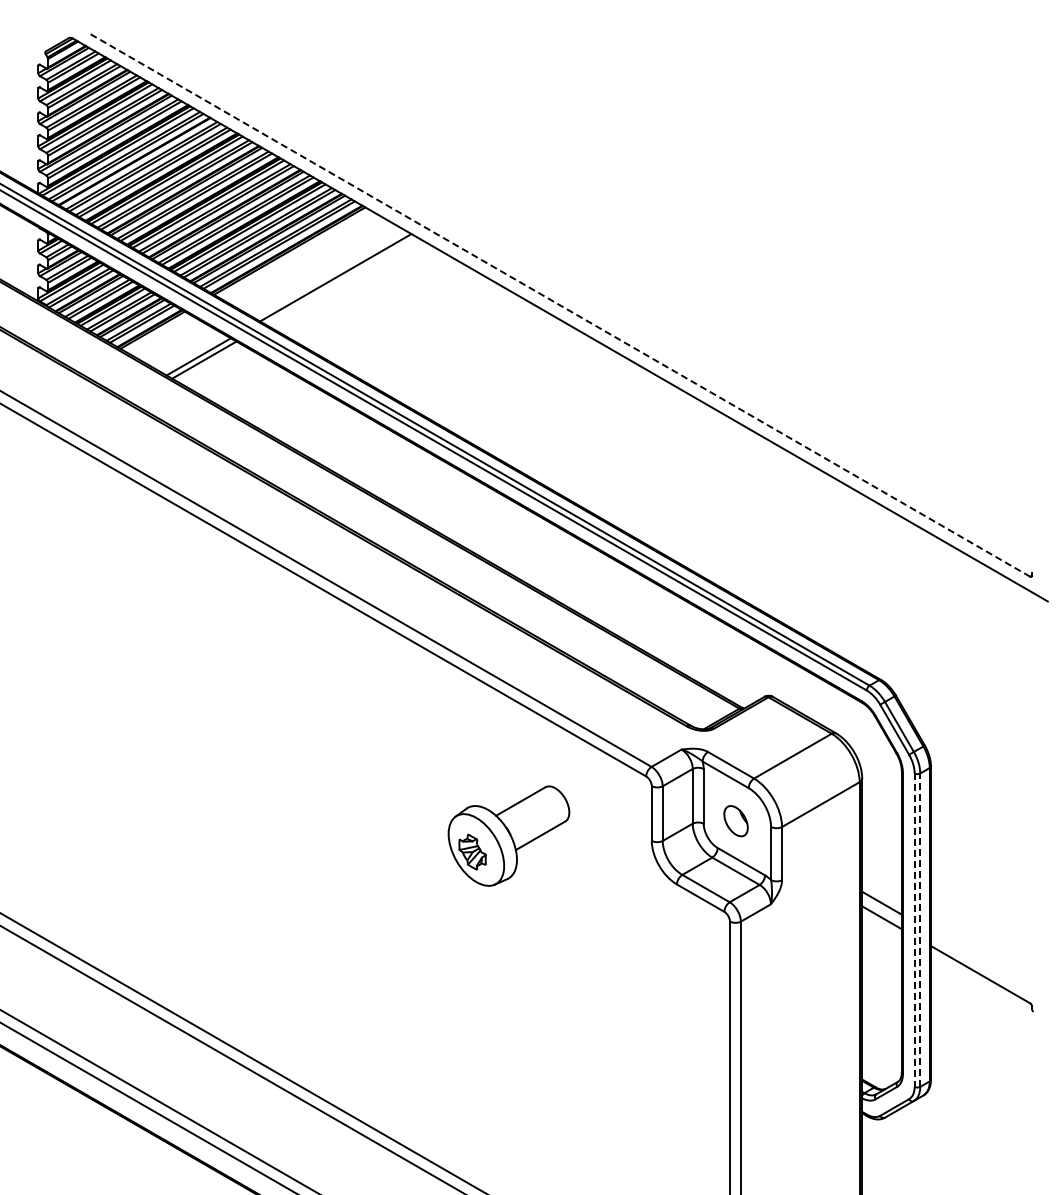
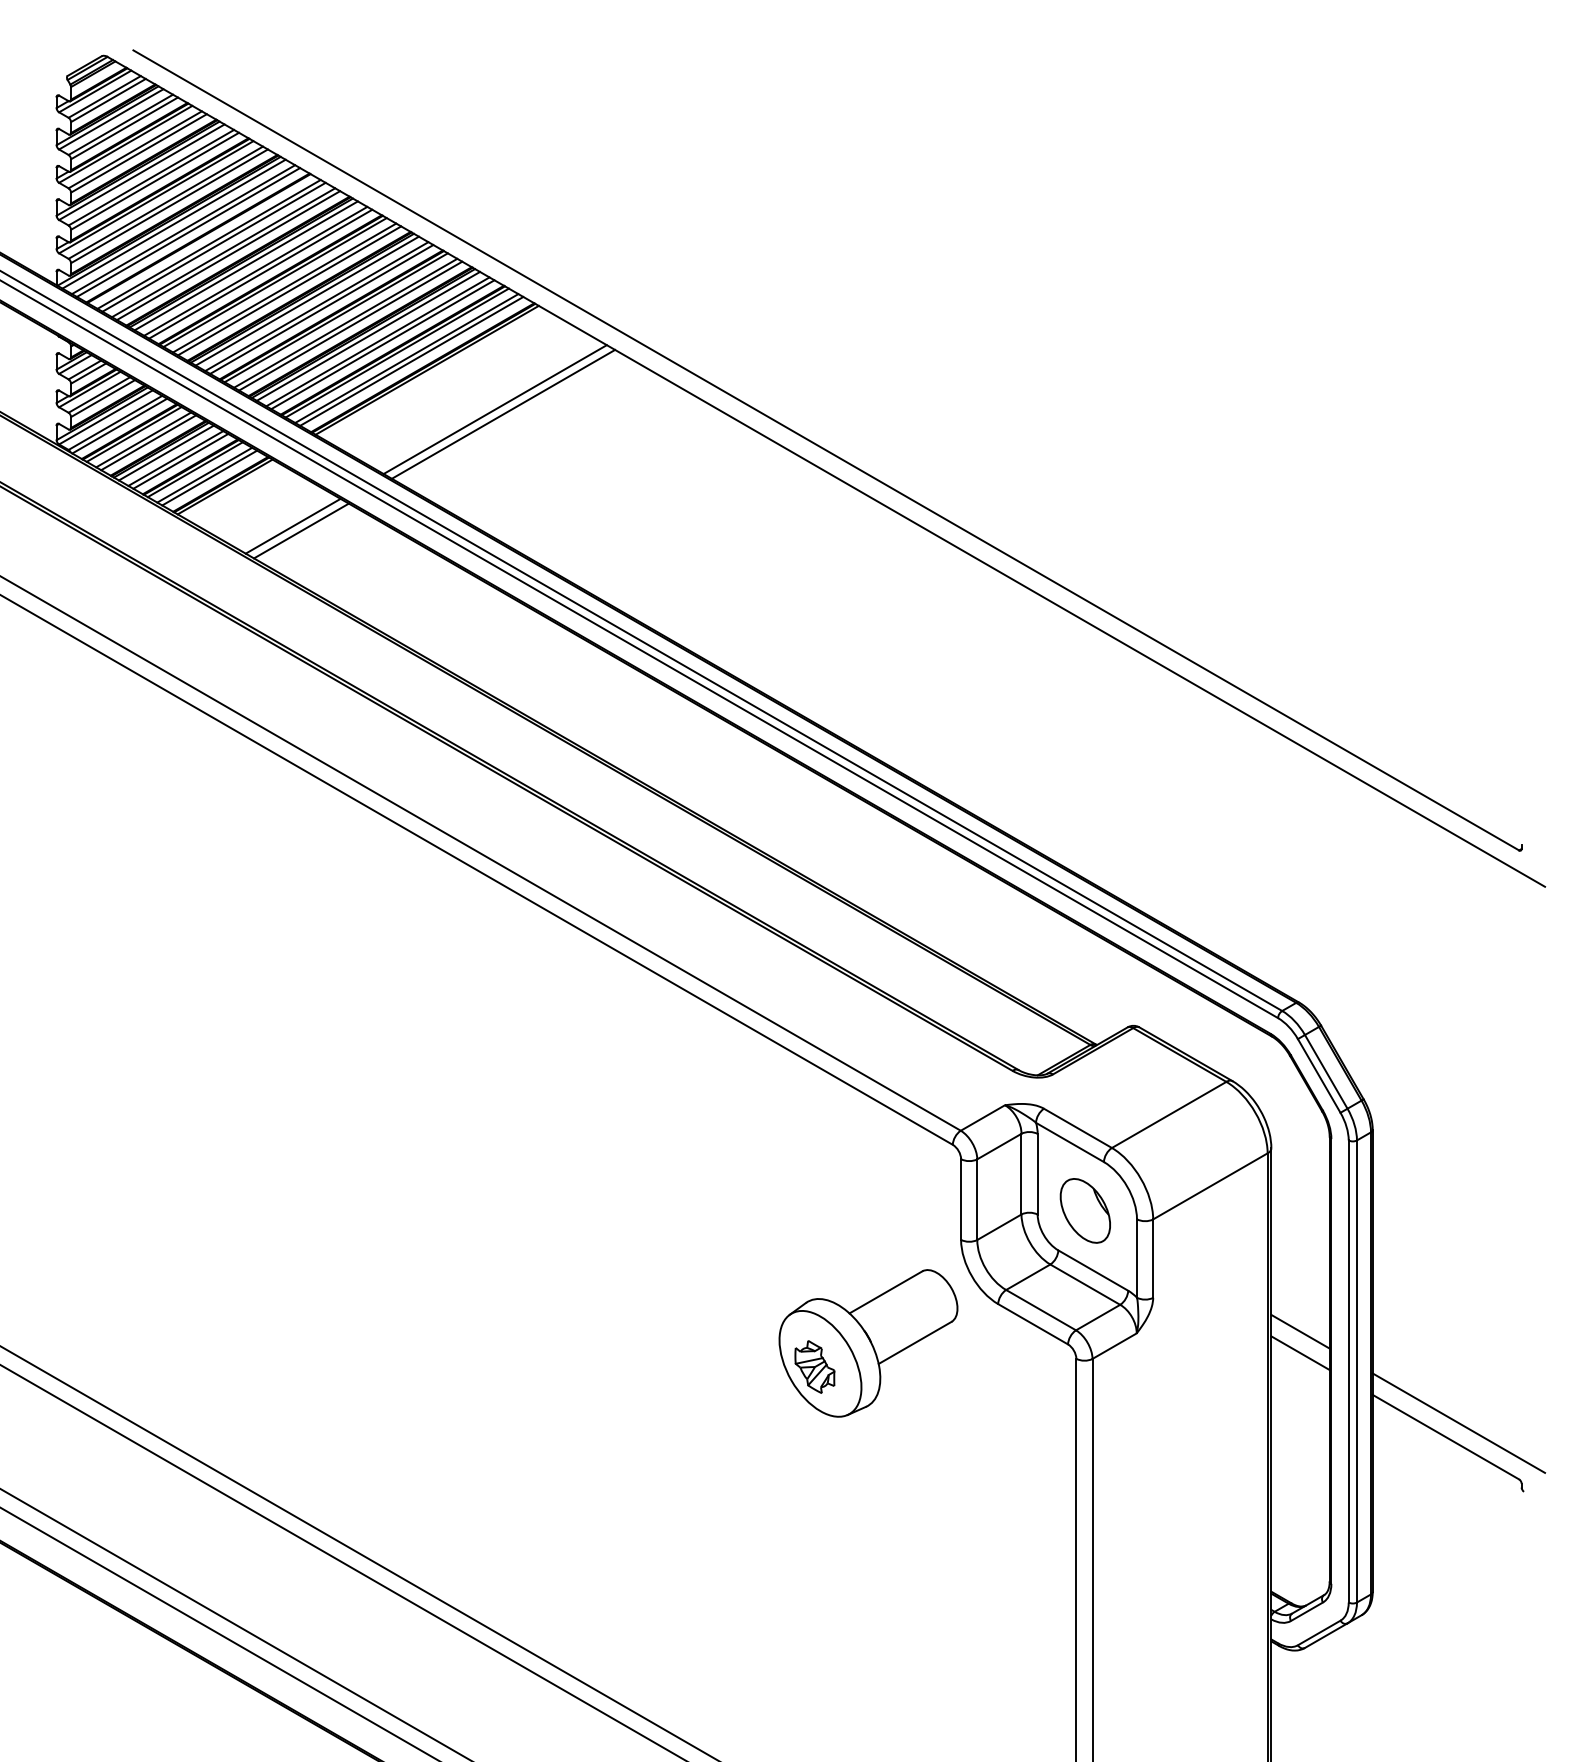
line: (341, 280) -> (503, 413), added
line: (560, 305) -> (826, 450), dashed -> solid
part: (735, 820) -> (1084, 1209), size x1.43
part: (508, 835) -> (867, 1342), moved
line: (914, 930) -> (1348, 1371), dashed -> solid
line: (920, 930) -> (1357, 1371), dashed -> solid
line: (988, 964) -> (1457, 1422), added

